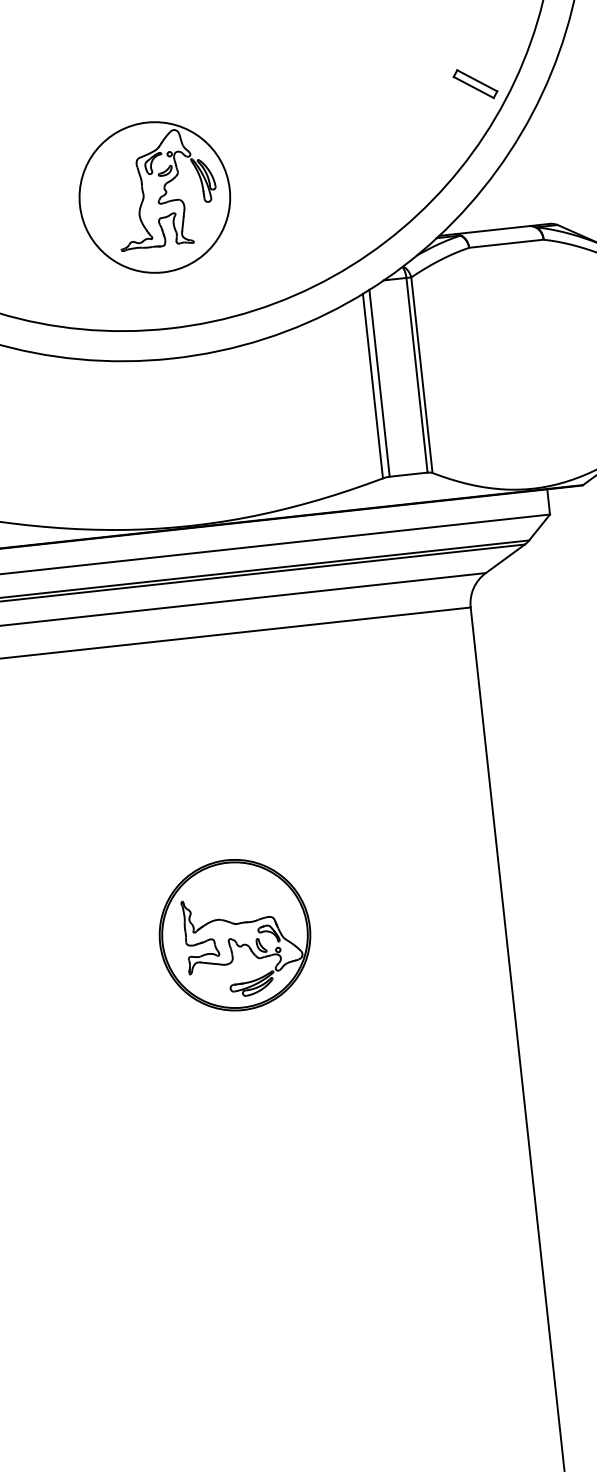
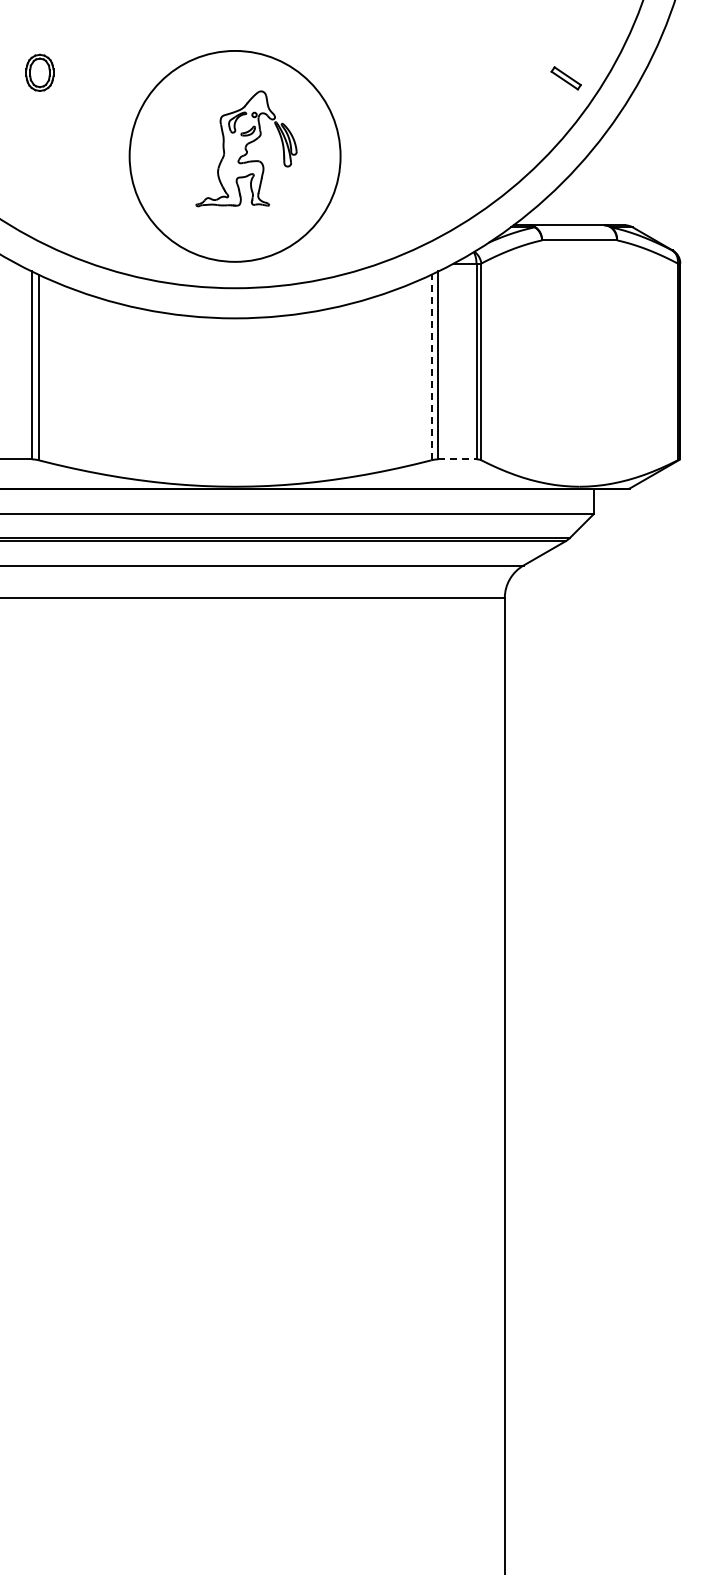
part: (475, 84) -> (566, 78), size x0.7
circle: (154, 197) -> (234, 156), size x1.4
line: (372, 386) -> (431, 367), solid -> dashed
line: (408, 474) -> (457, 459), solid -> dashed
part: (234, 935) -> (234, 898), removed

